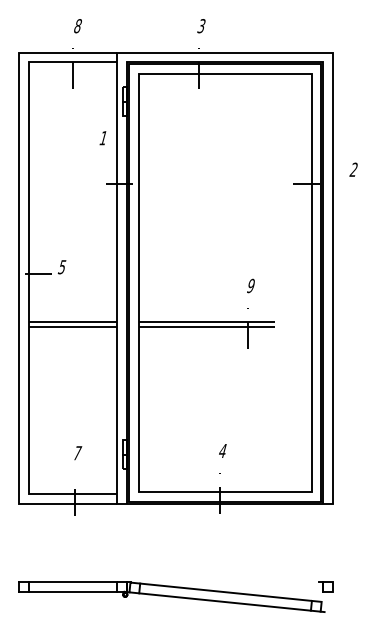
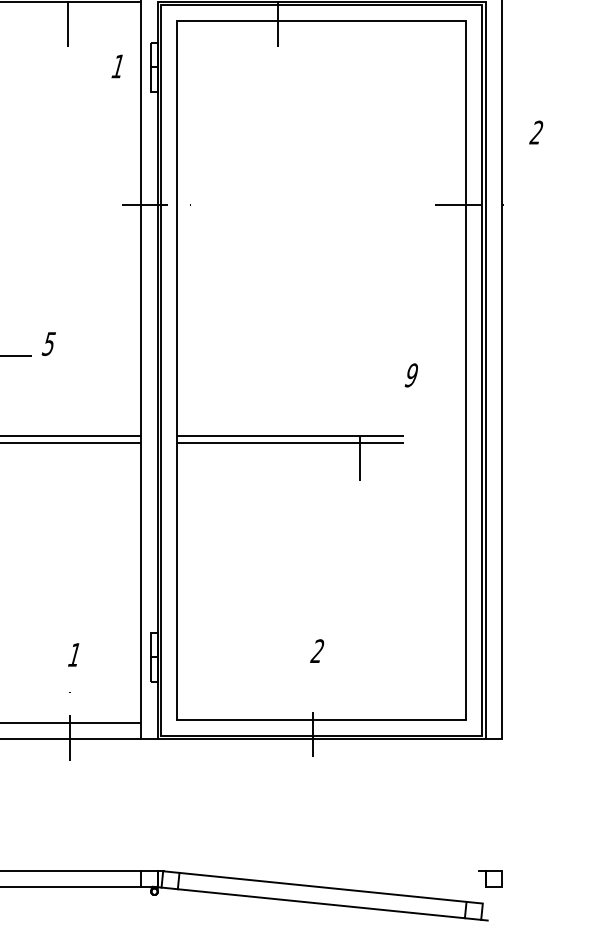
text: (102, 138) -> (116, 66), moved
text: (353, 169) -> (536, 132), moved
text: (250, 285) -> (410, 374), moved
text: (222, 450) -> (317, 650), 4 -> 2
text: (77, 453) -> (74, 655), 7 -> 1

